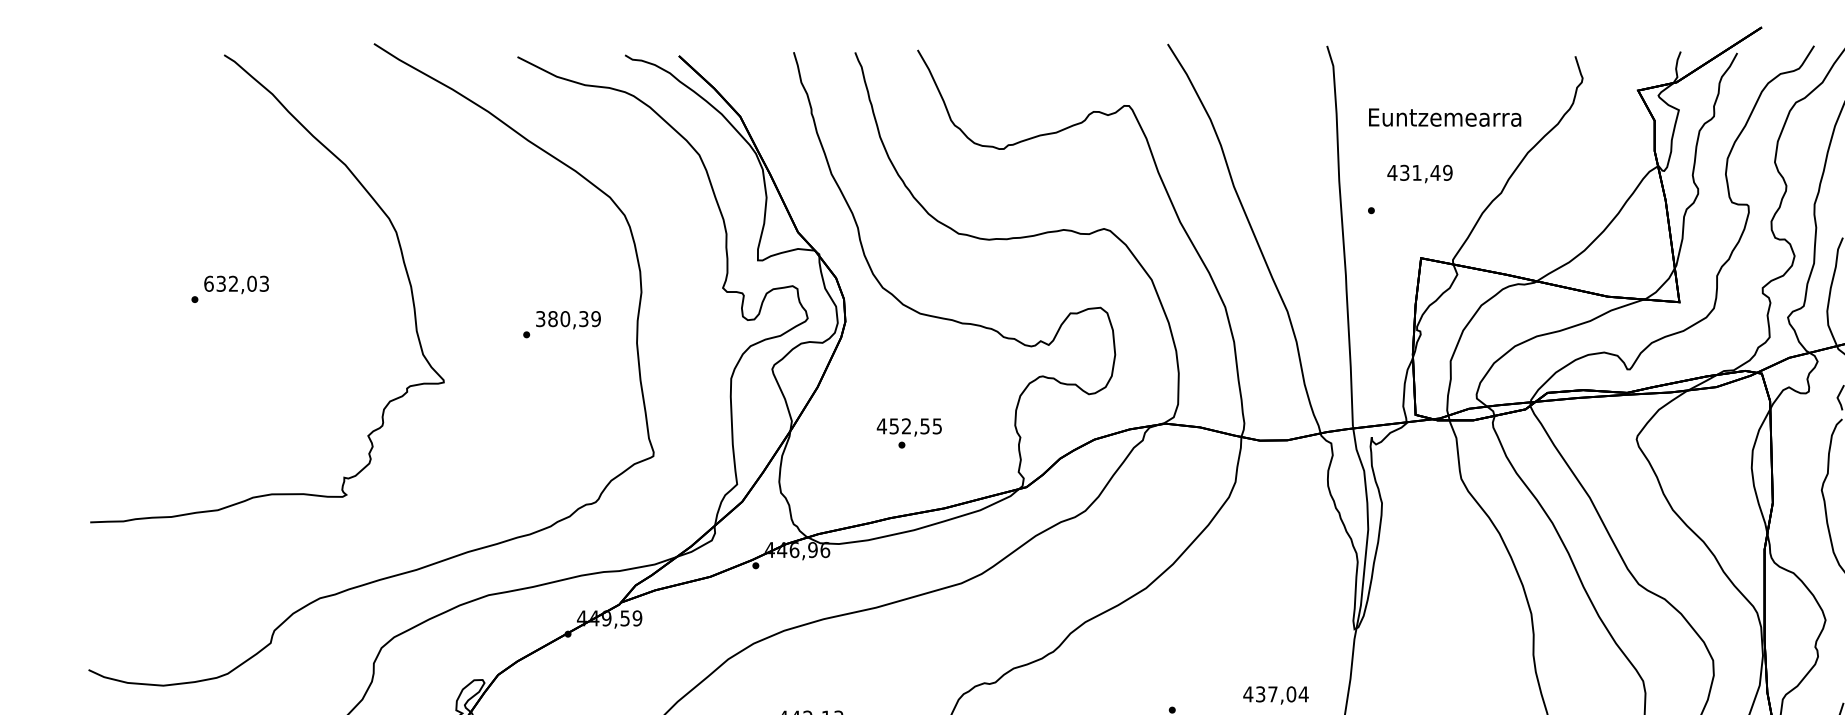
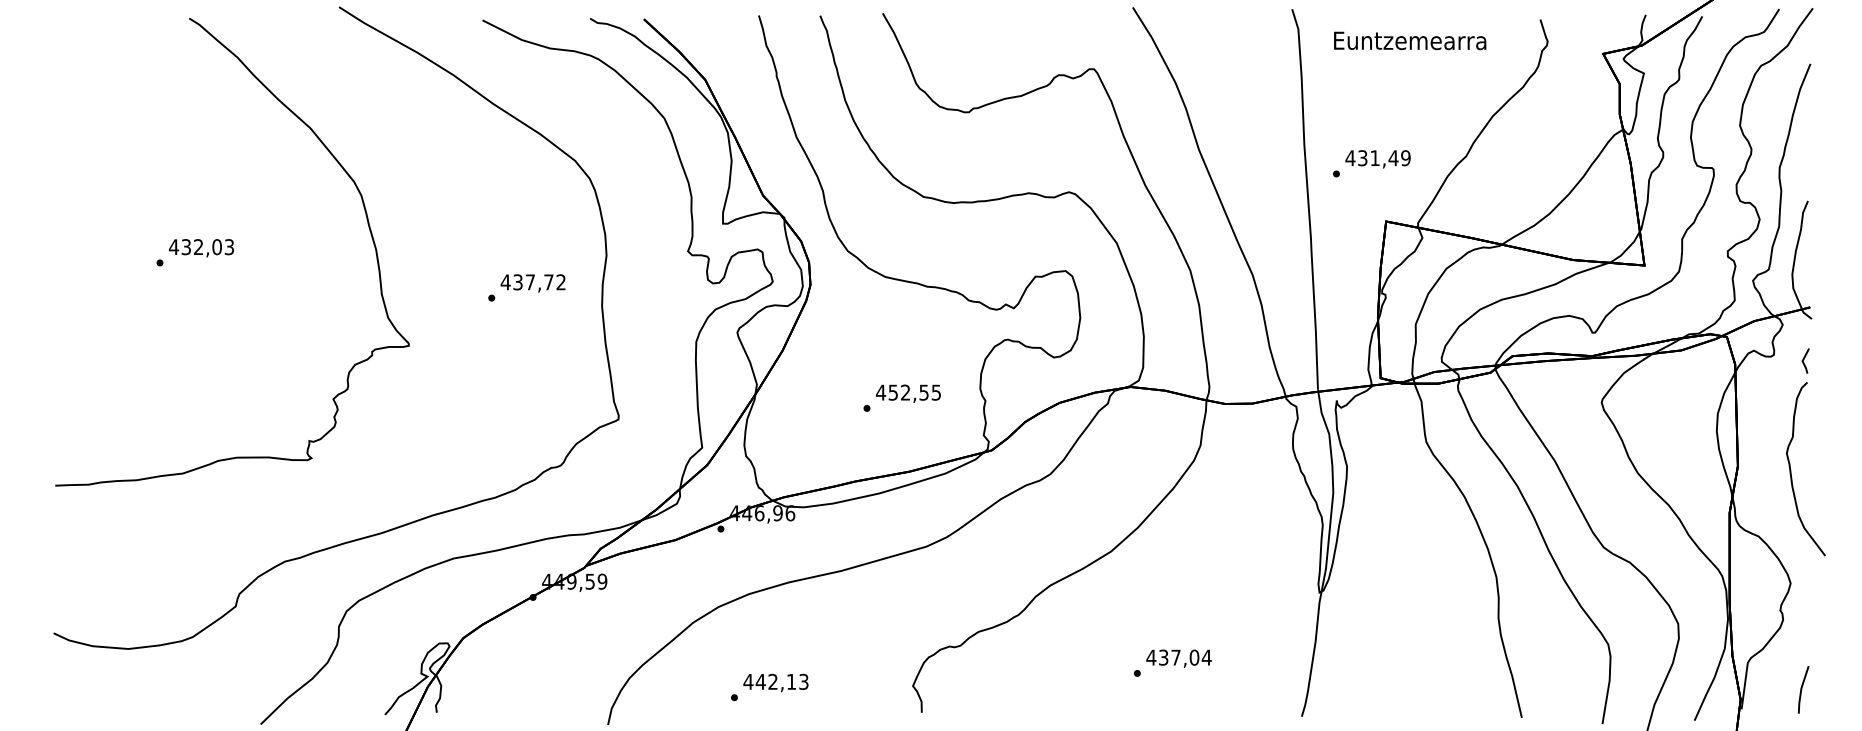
text: (1445, 117) -> (1410, 40), moved
text: (1419, 174) -> (1377, 159), moved
text: (208, 284) -> (173, 247), 632,03 -> 432,03
text: (567, 319) -> (532, 282), 380,39 -> 437,72
text: (908, 427) -> (907, 393), moved
text: (1275, 695) -> (1178, 658), moved

